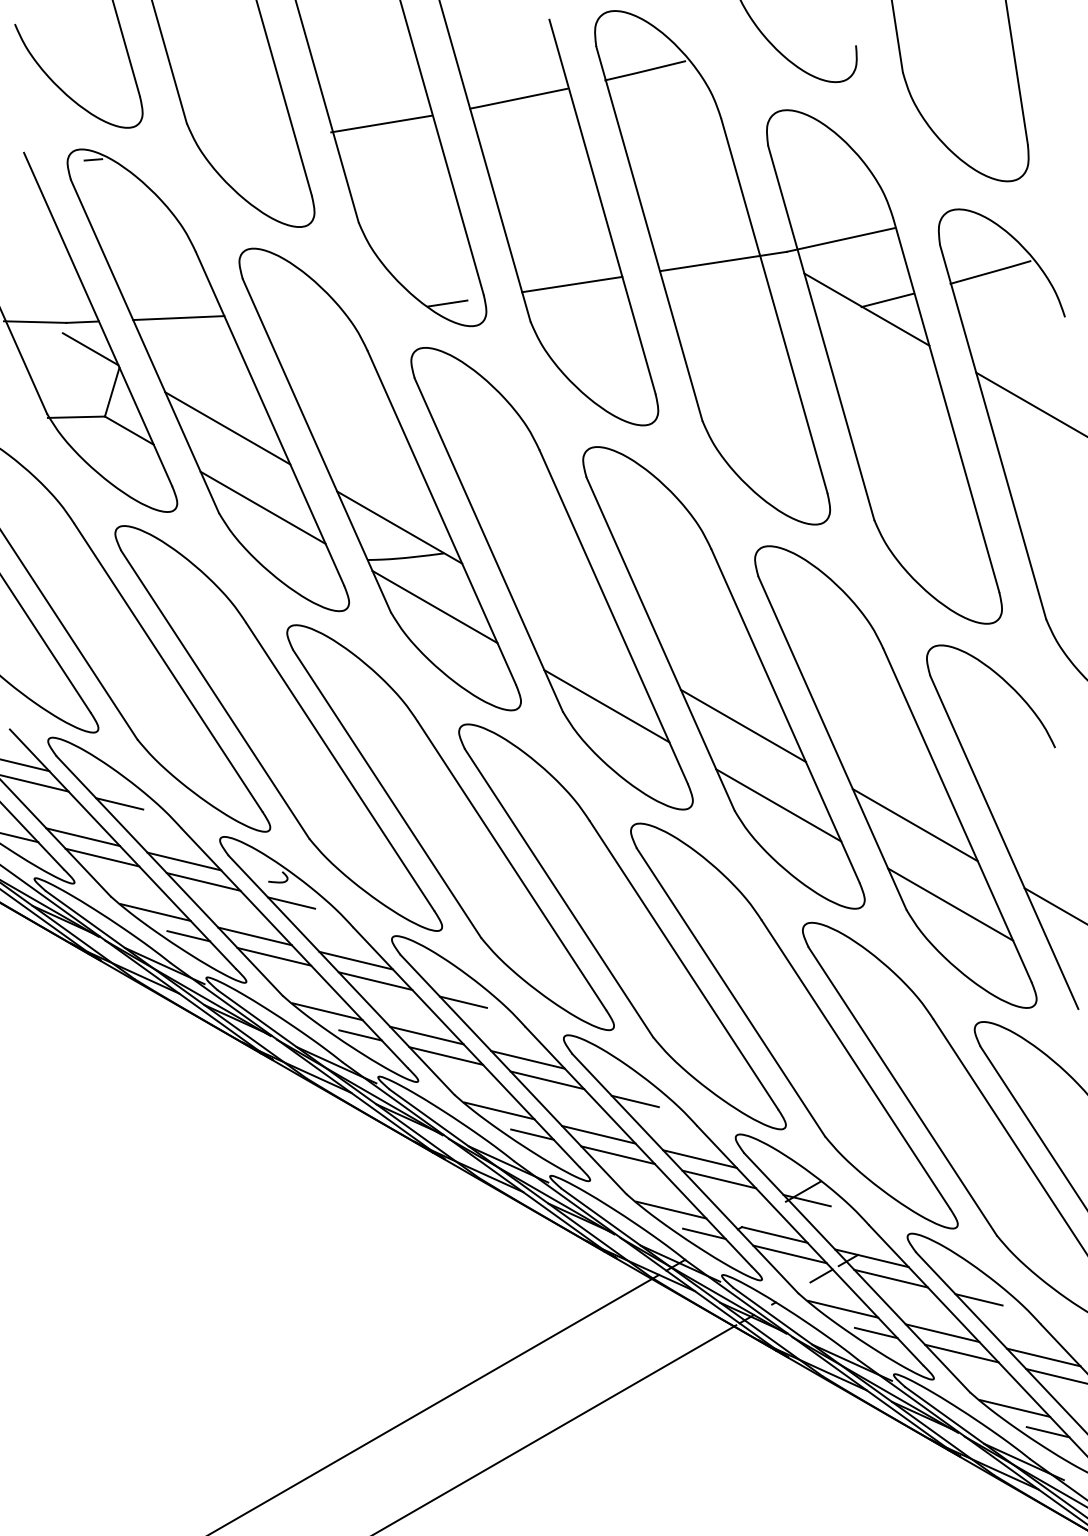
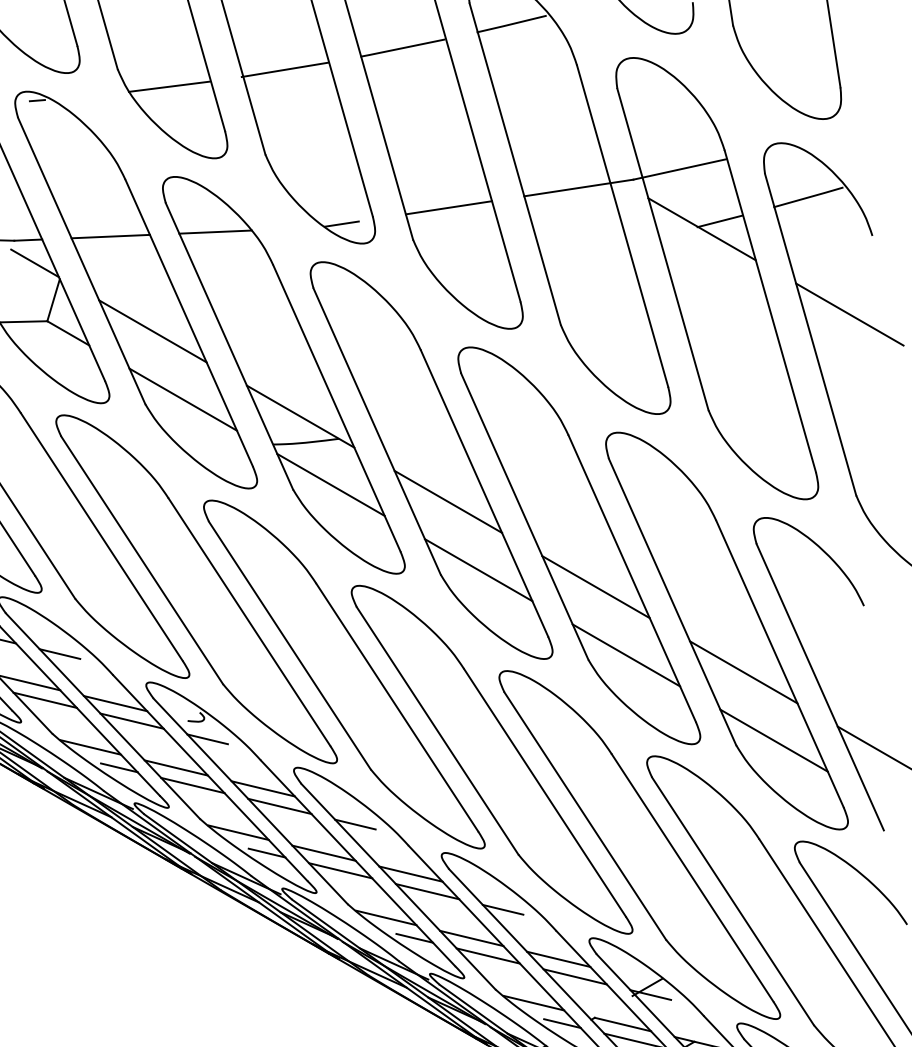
line: (246, 143) -> (168, 86), added
line: (300, 312) -> (215, 231), added
line: (571, 626) -> (448, 501), added

